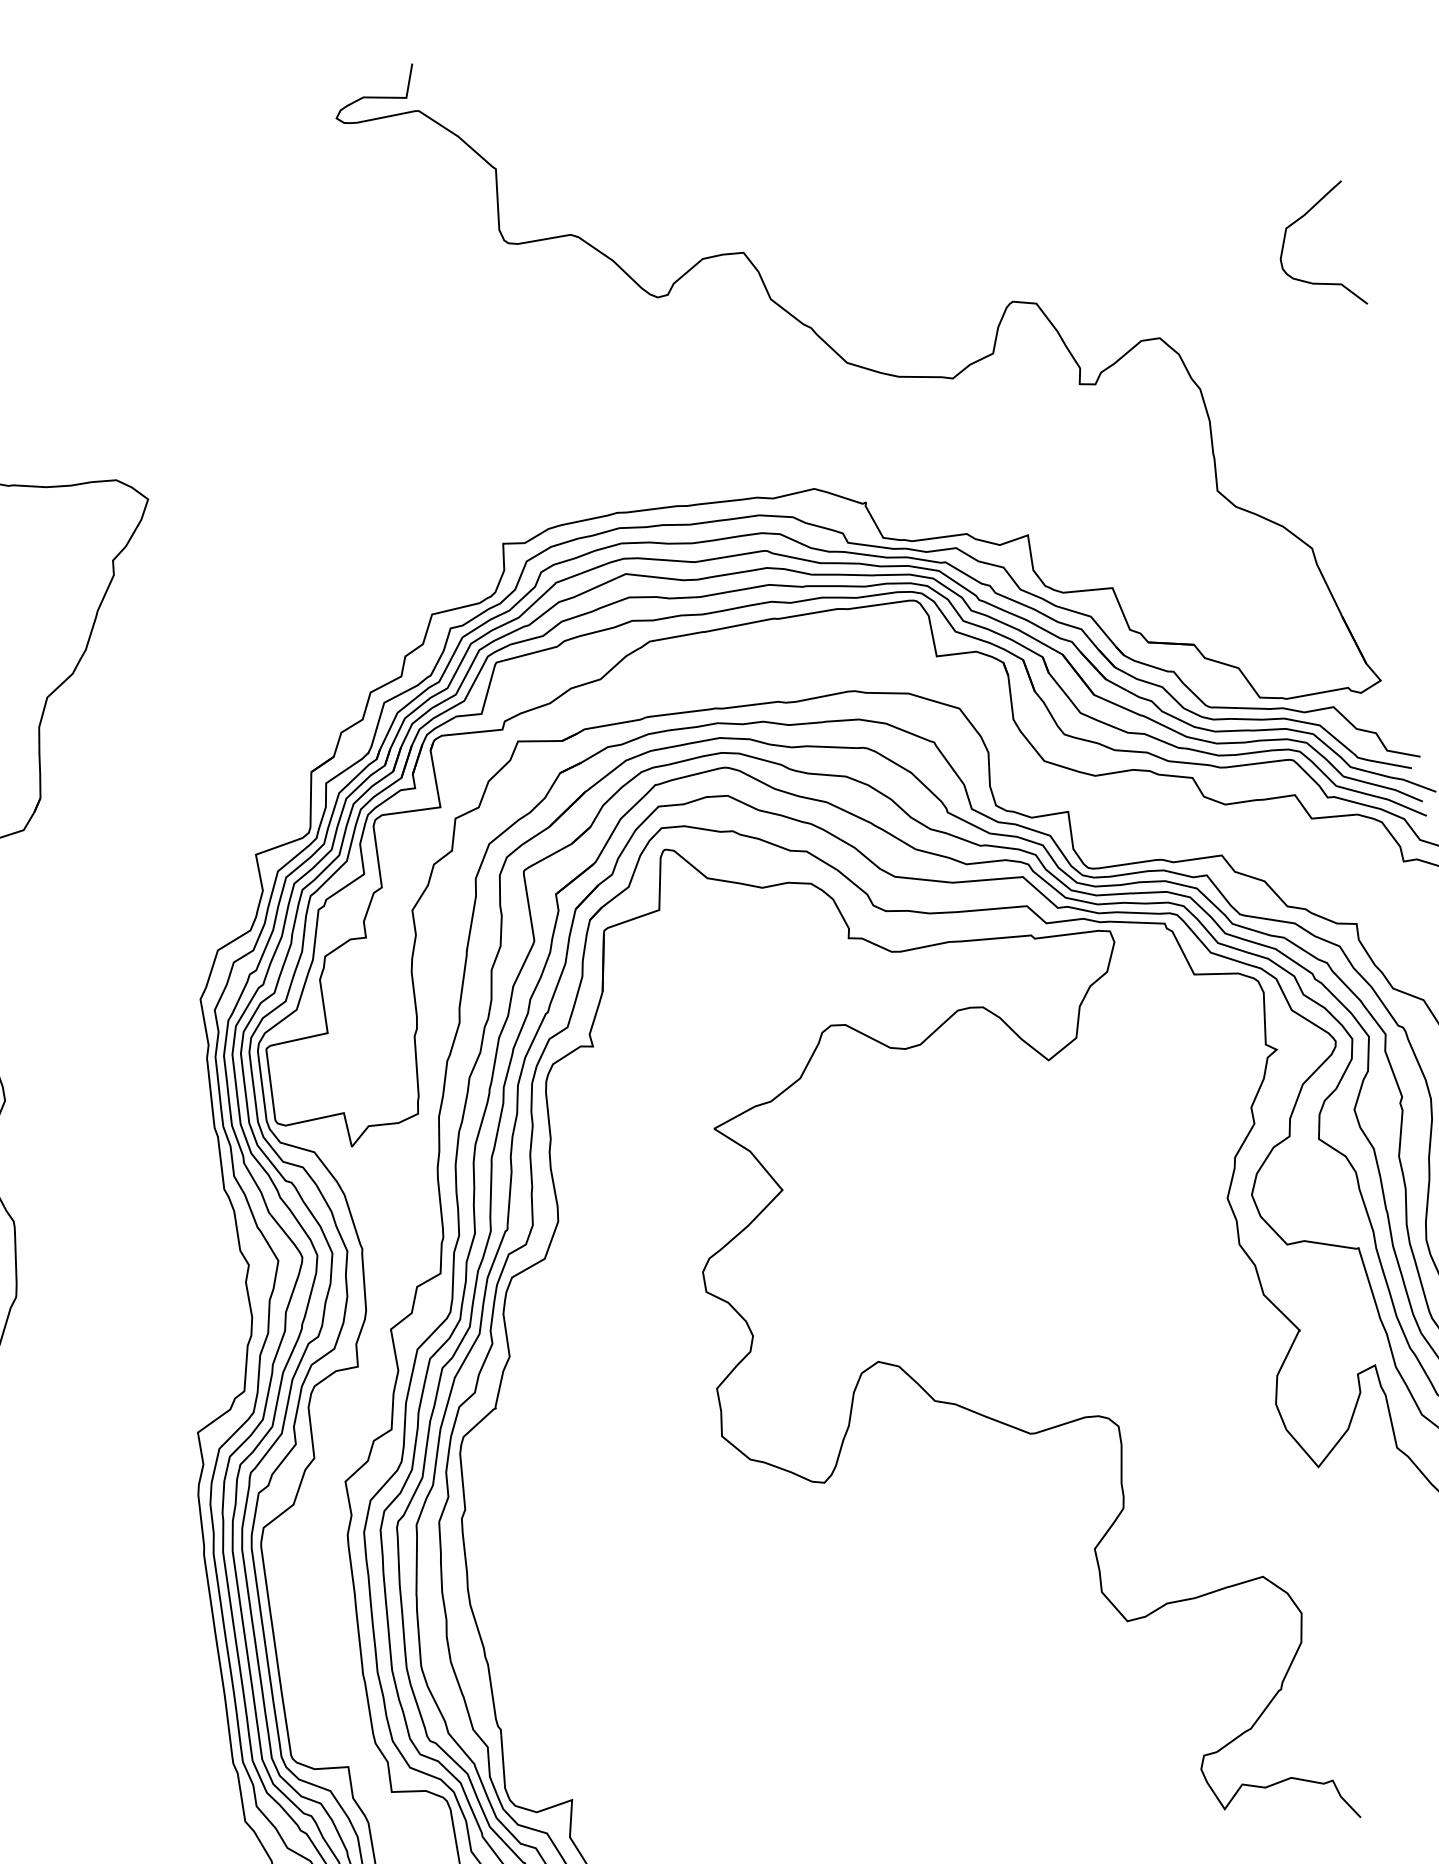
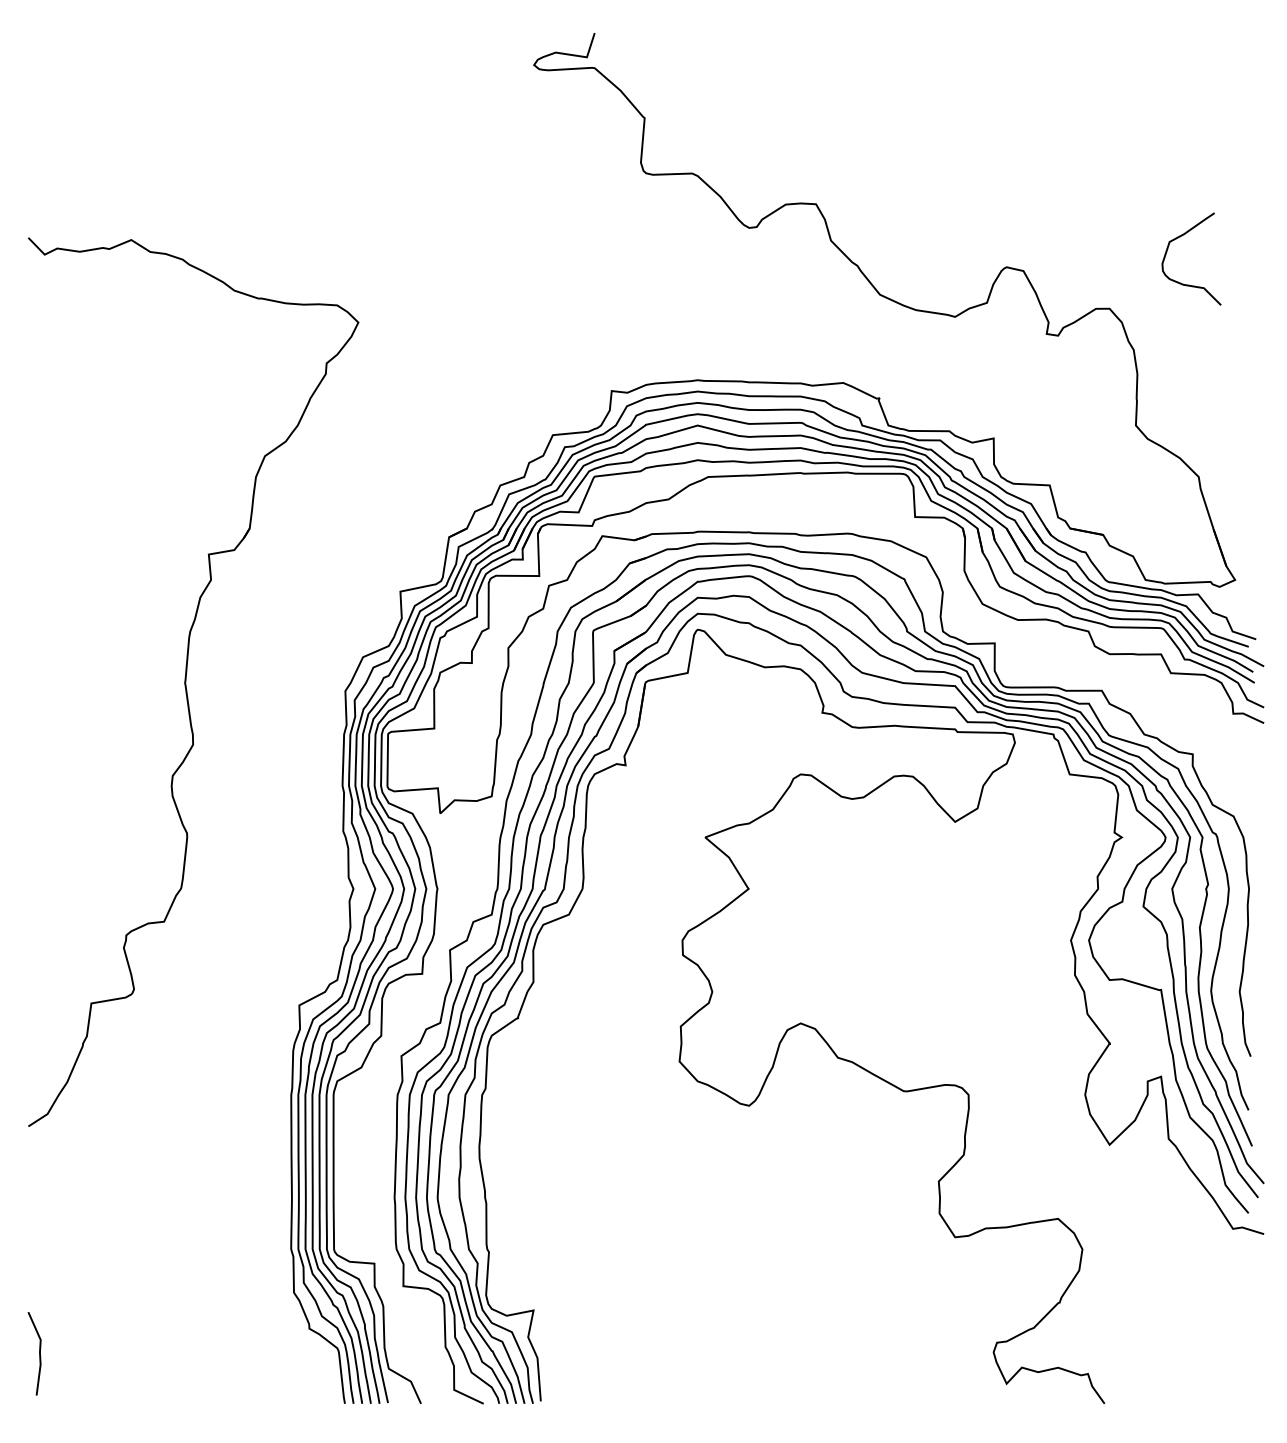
curve: (1300, 220) -> (1180, 237), moved

